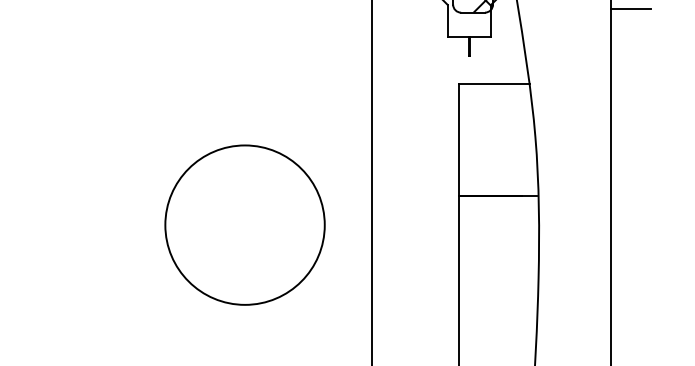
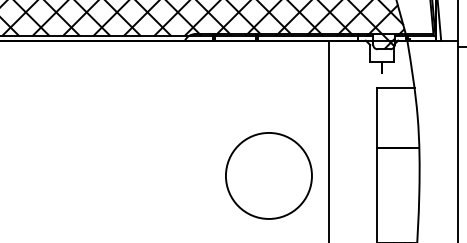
circle: (244, 224) -> (268, 175), moved

